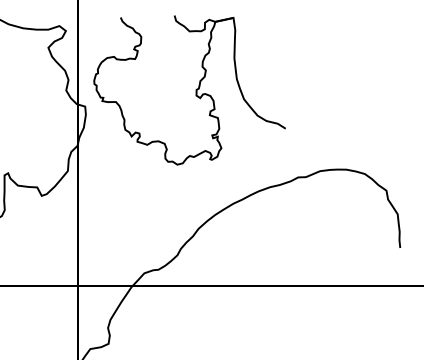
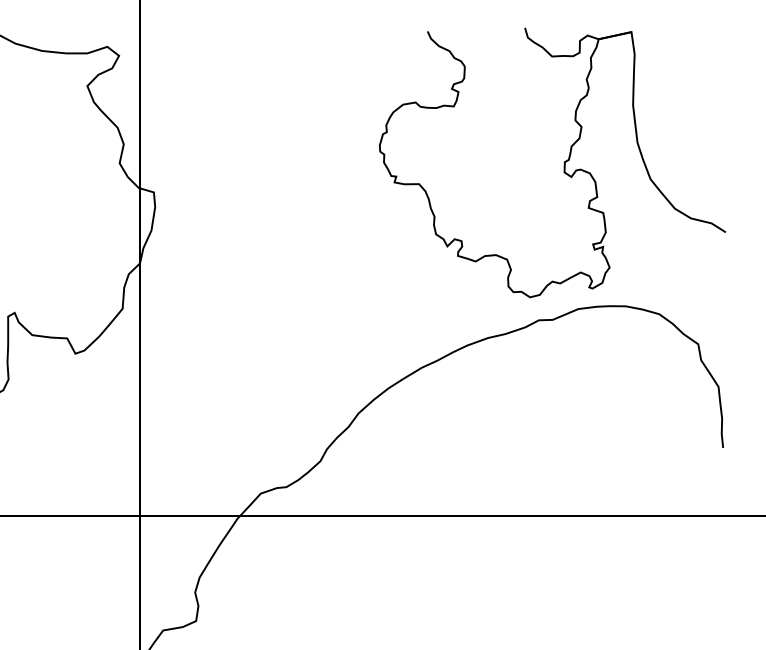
part: (189, 90) -> (551, 163), moved

